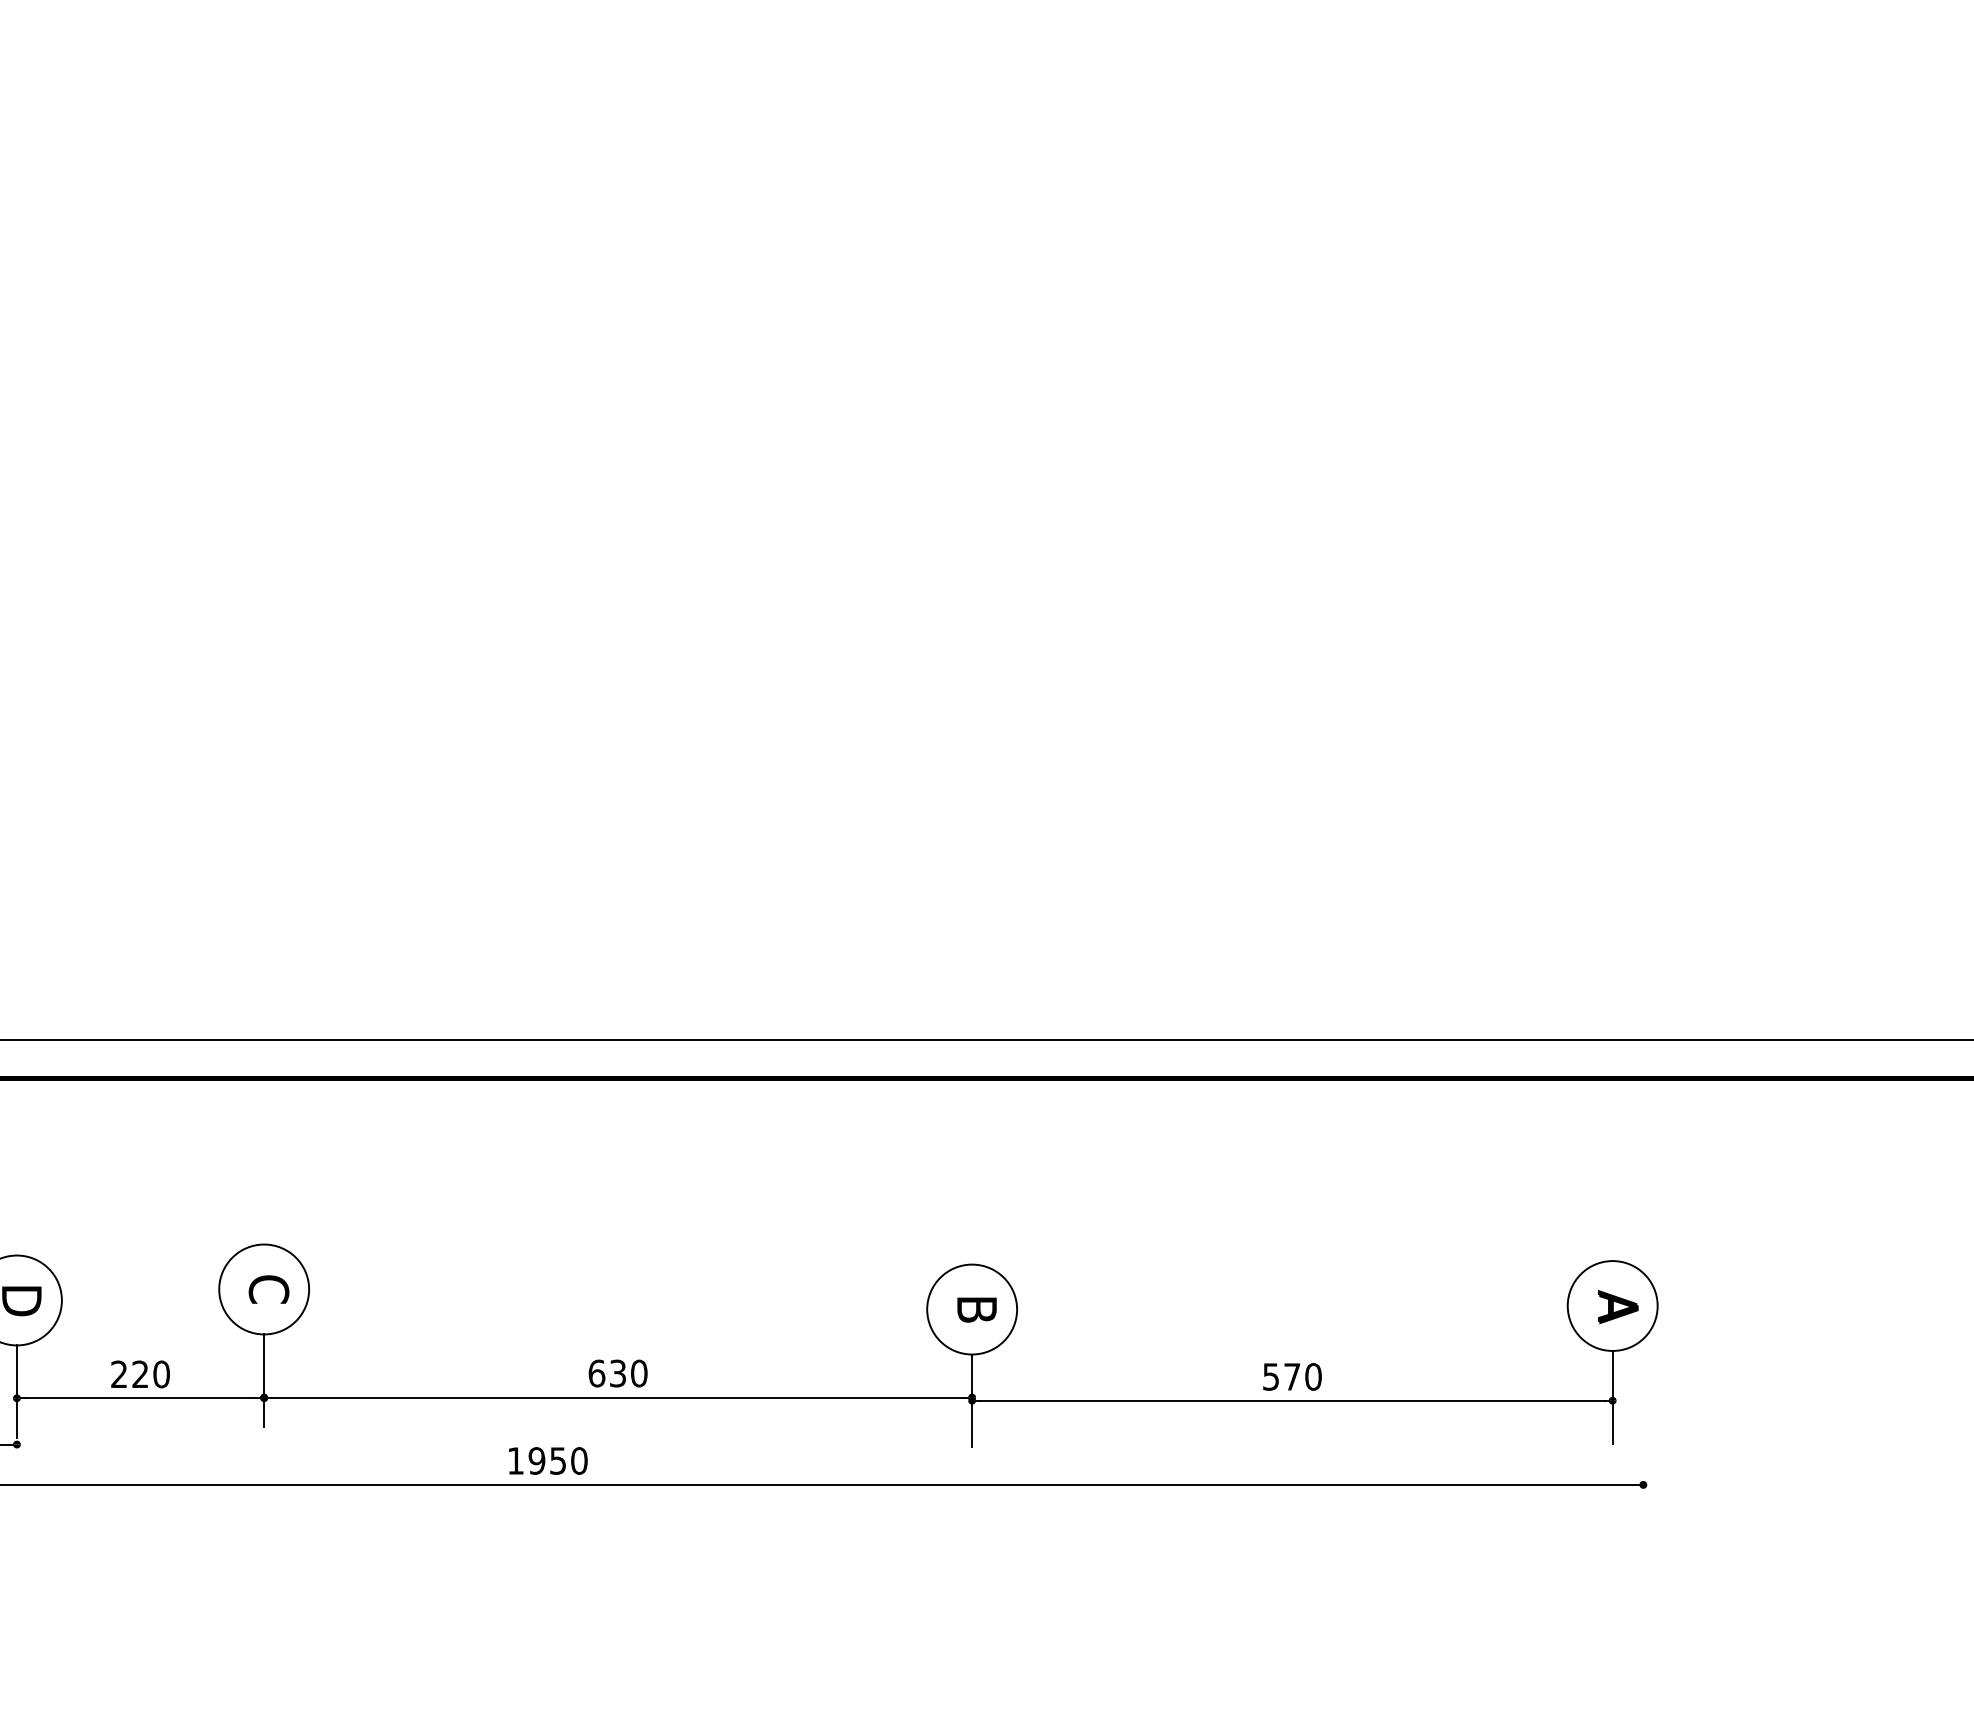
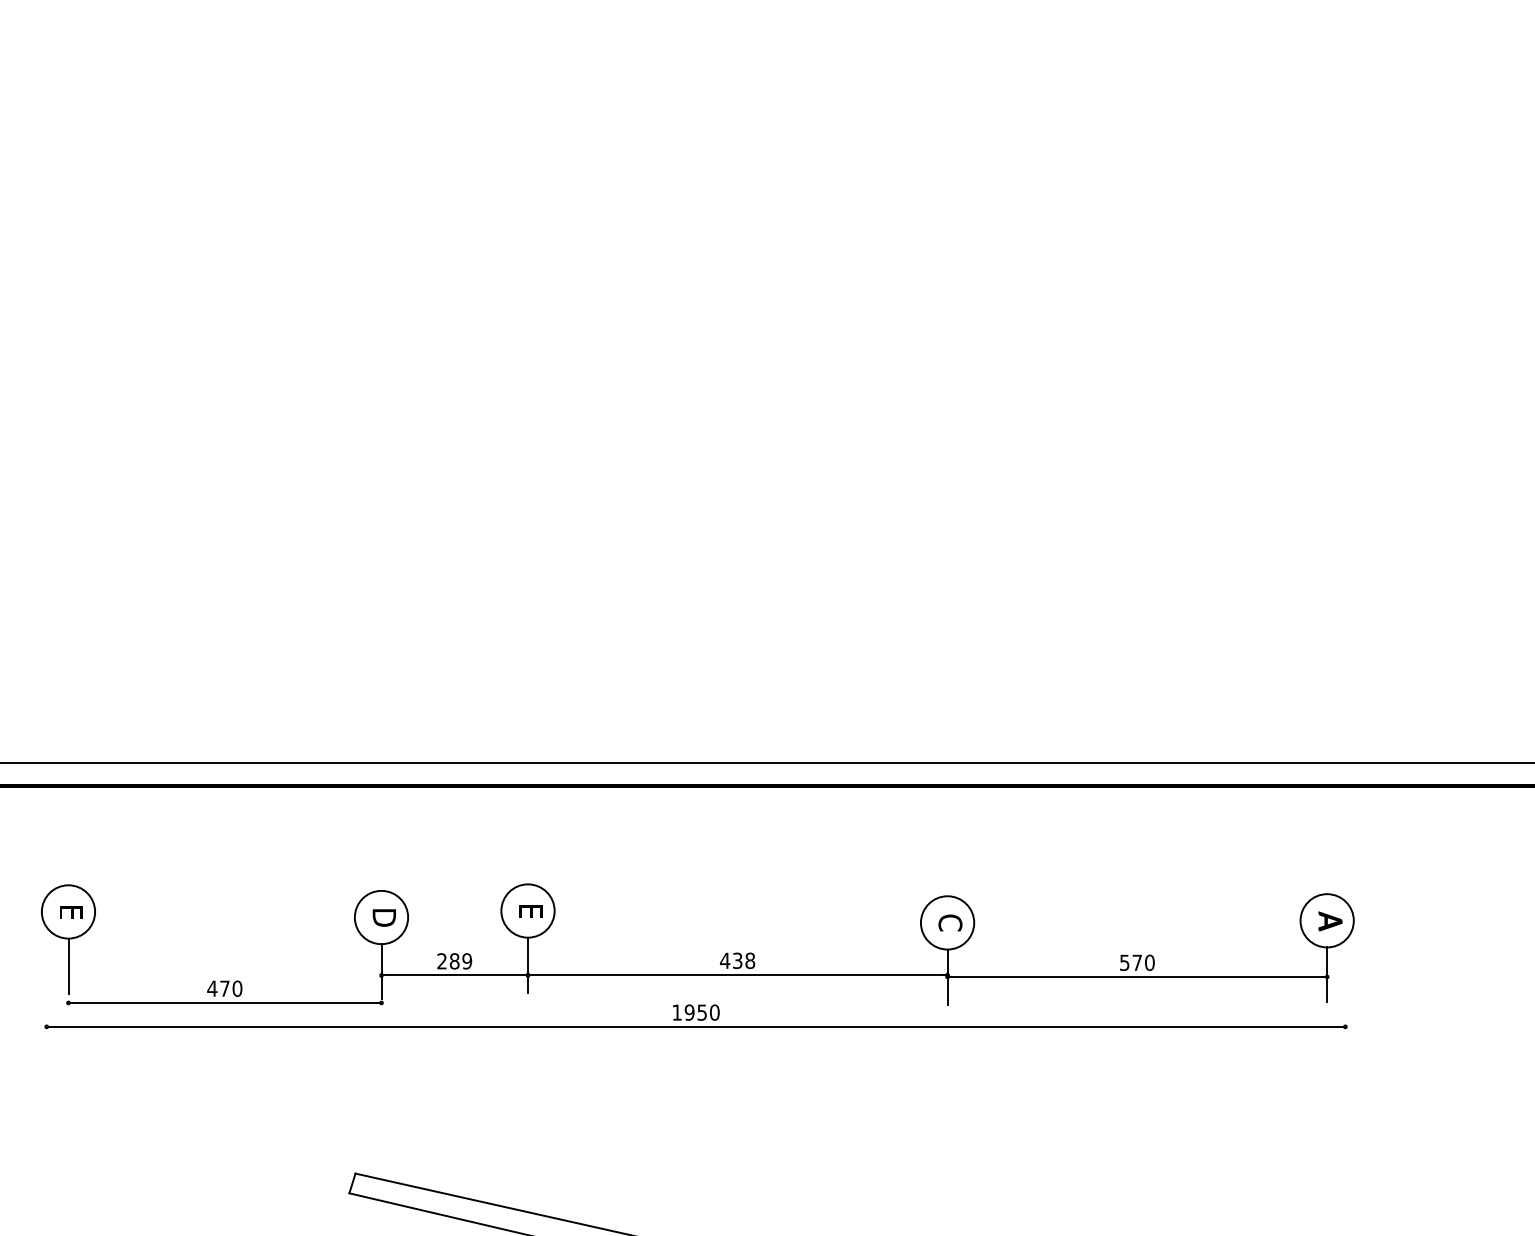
text: (268, 1288) -> (530, 910), C -> E
text: (977, 1308) -> (950, 922), B -> C
text: (617, 1372) -> (737, 960), 630 -> 438
text: (150, 1374) -> (460, 961), 220 -> 289

